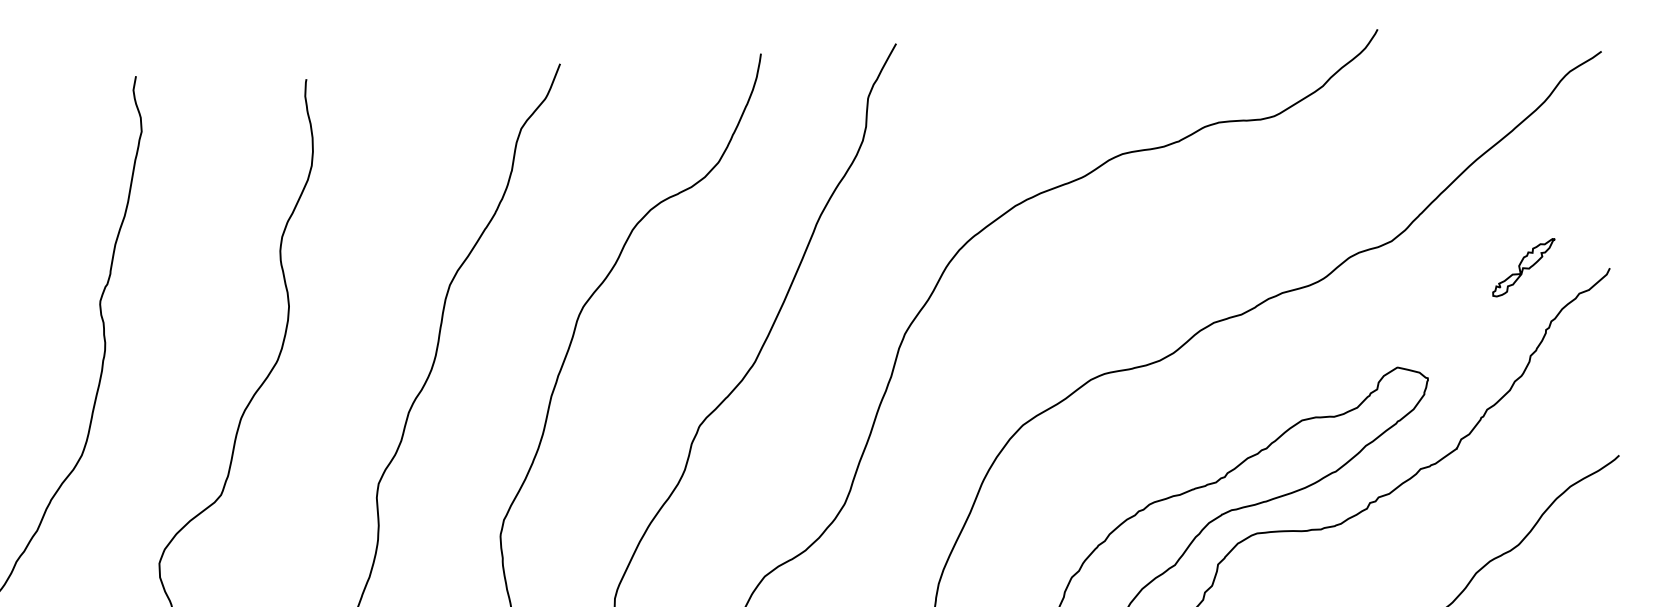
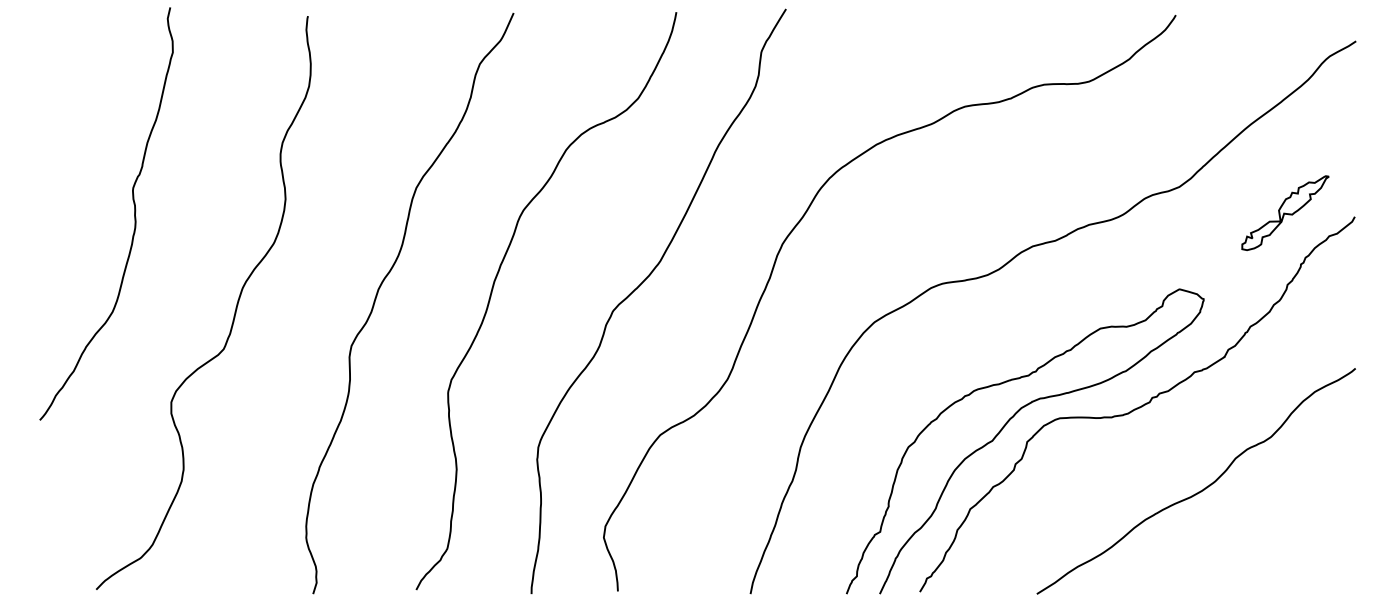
part: (1524, 268) -> (1285, 213), size x1.67

